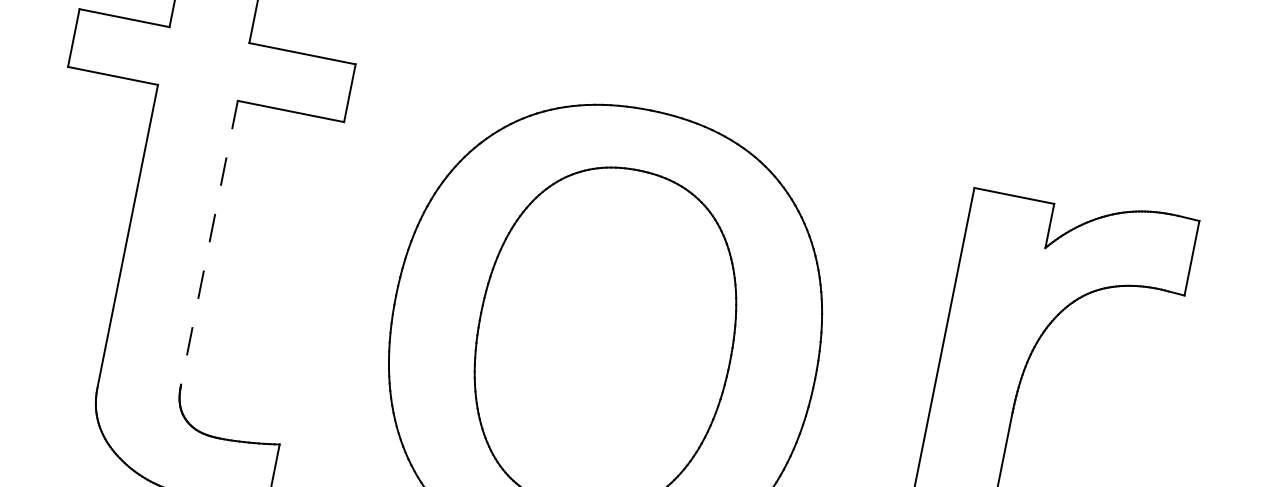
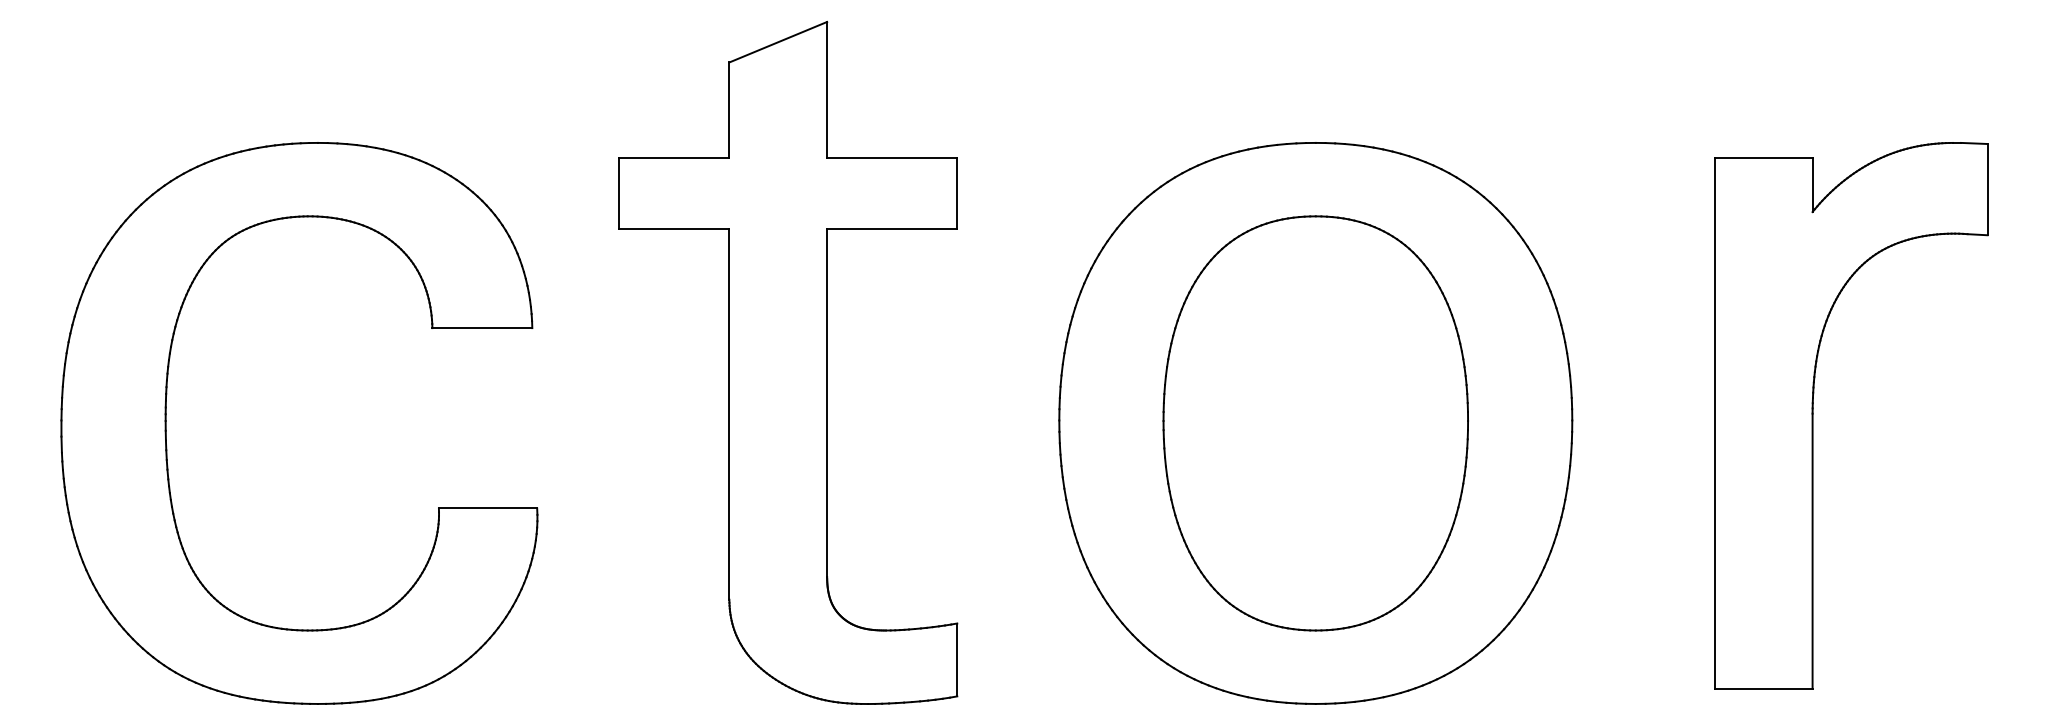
line: (209, 243) -> (827, 403), dashed -> solid

